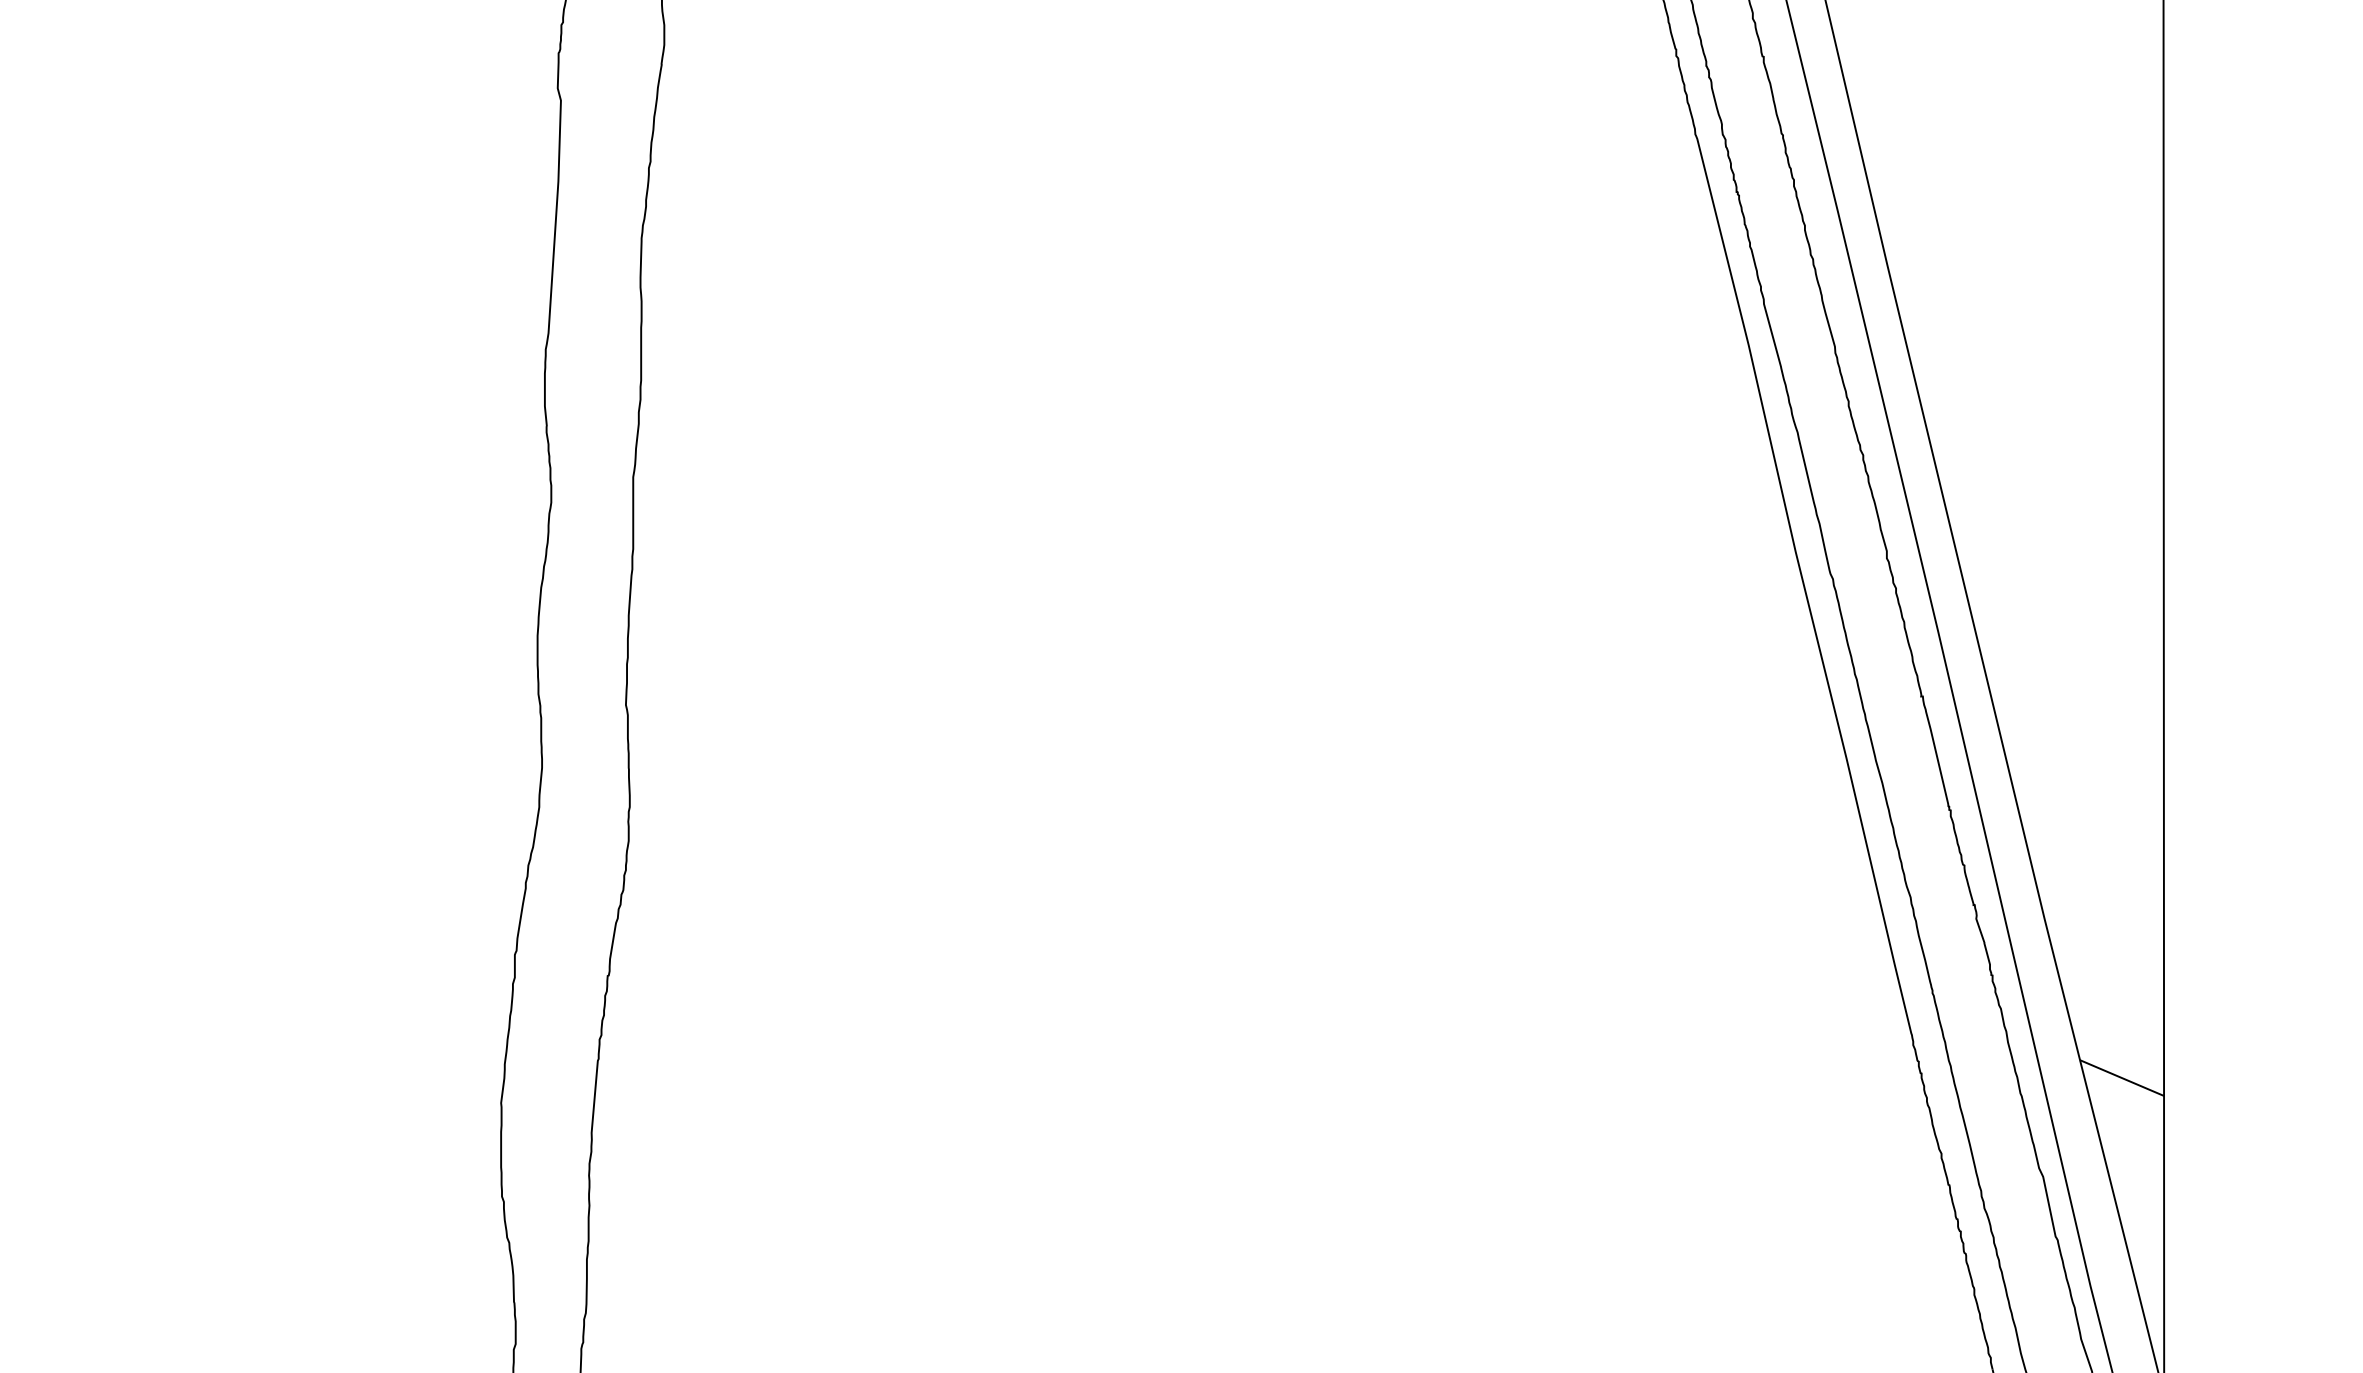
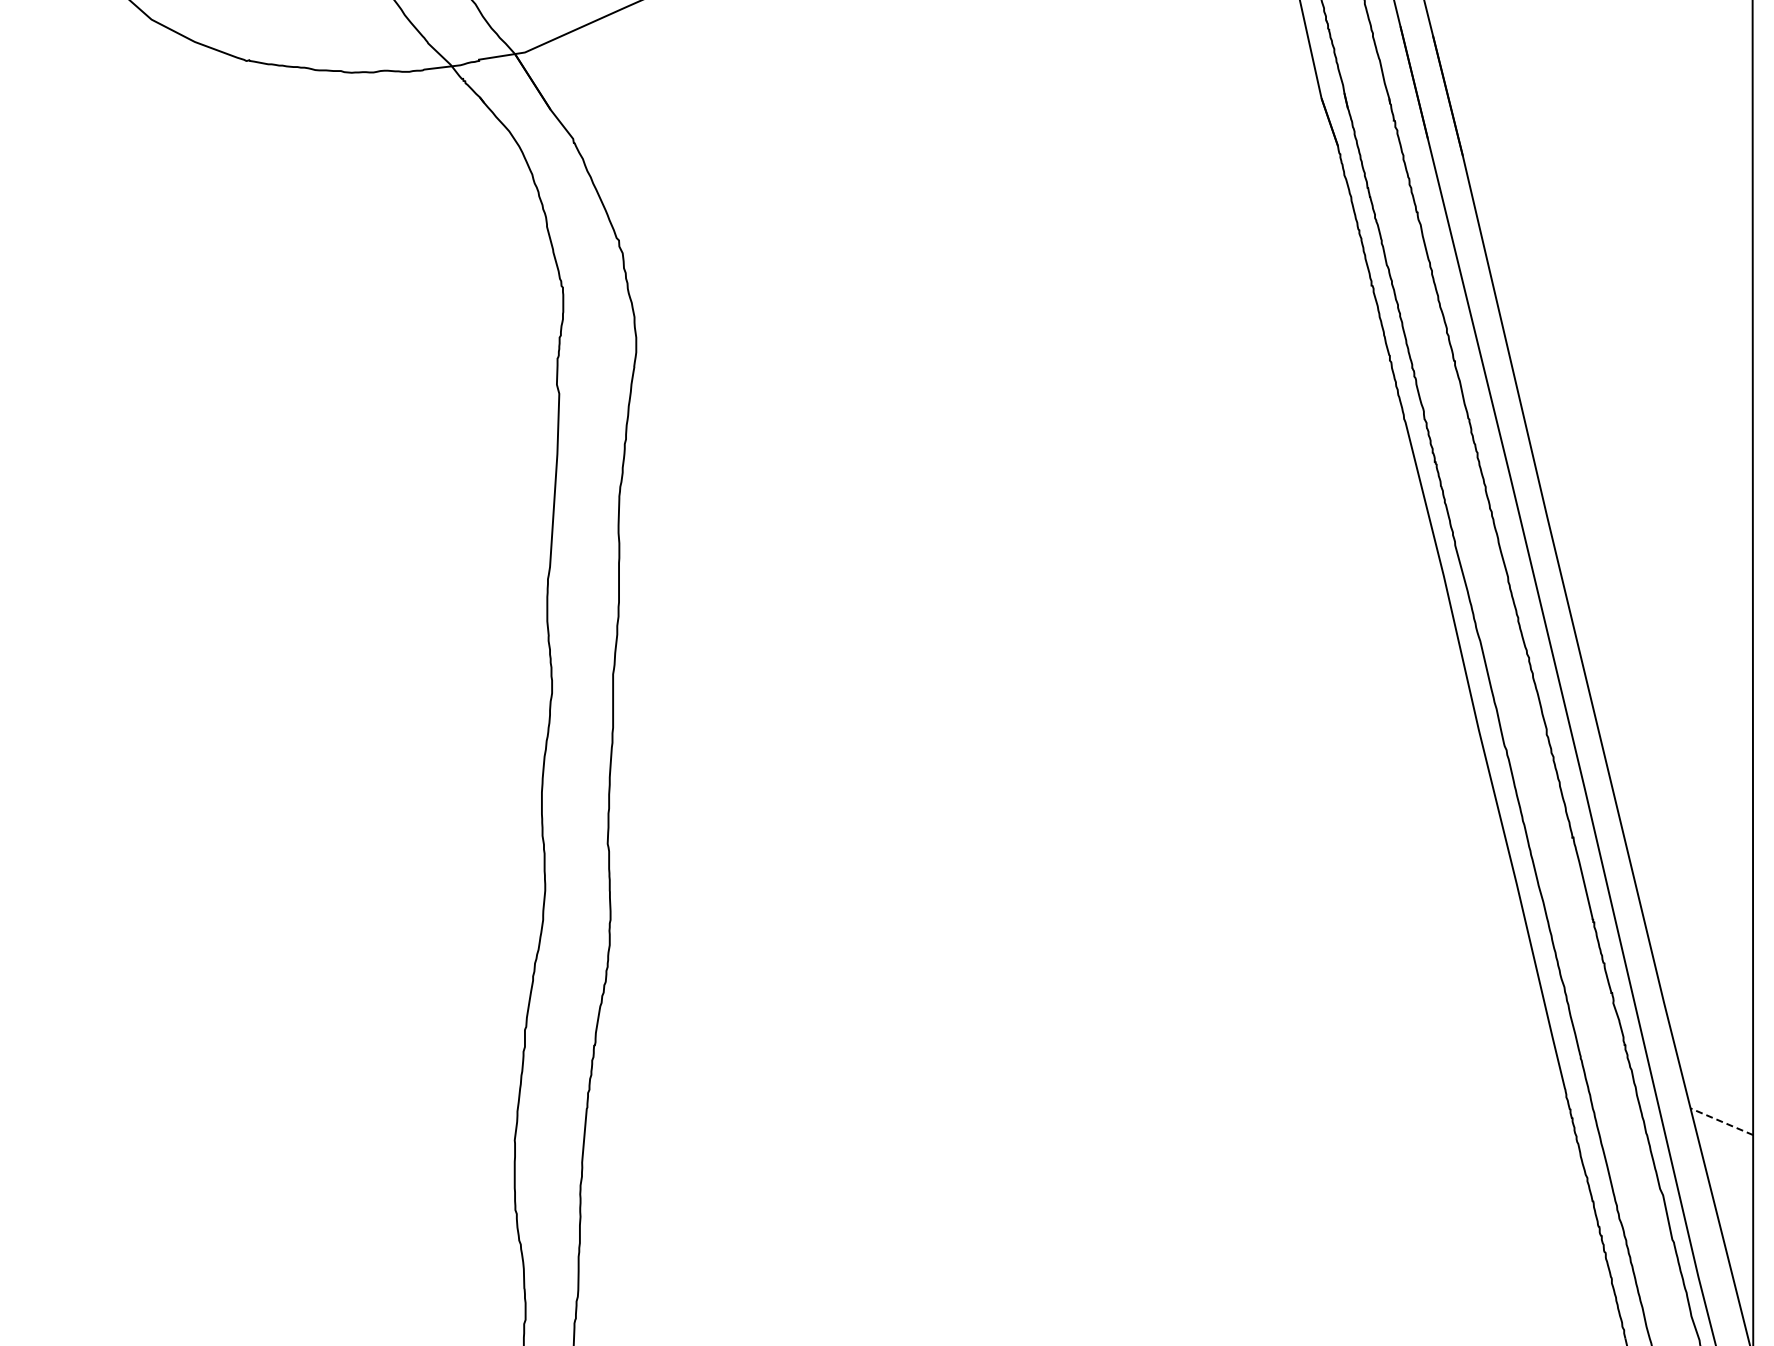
line: (2121, 1077) -> (1721, 1121), solid -> dashed

